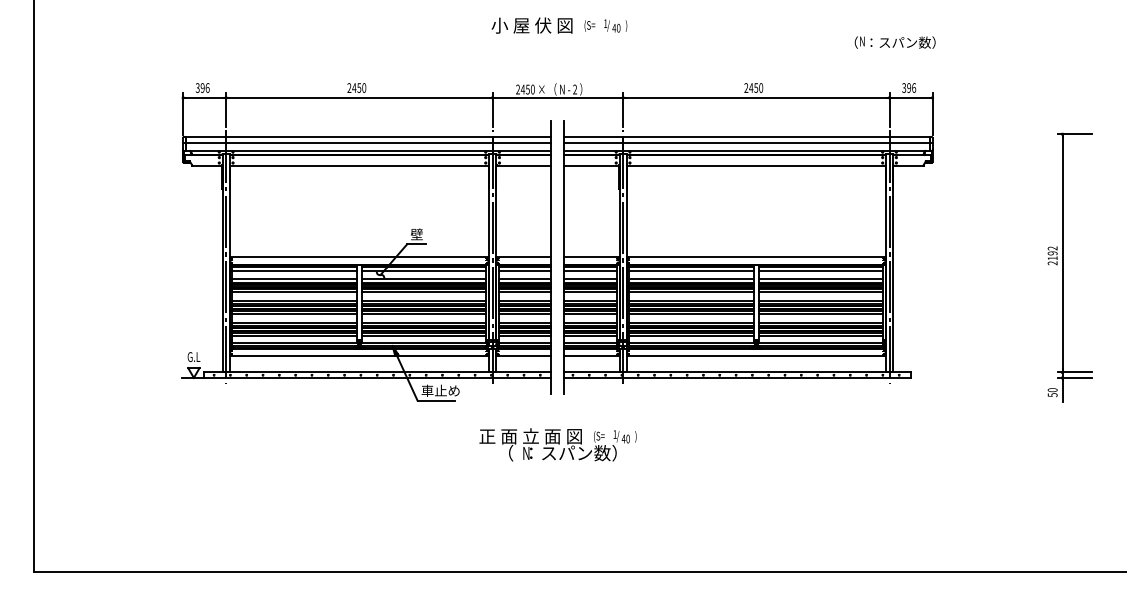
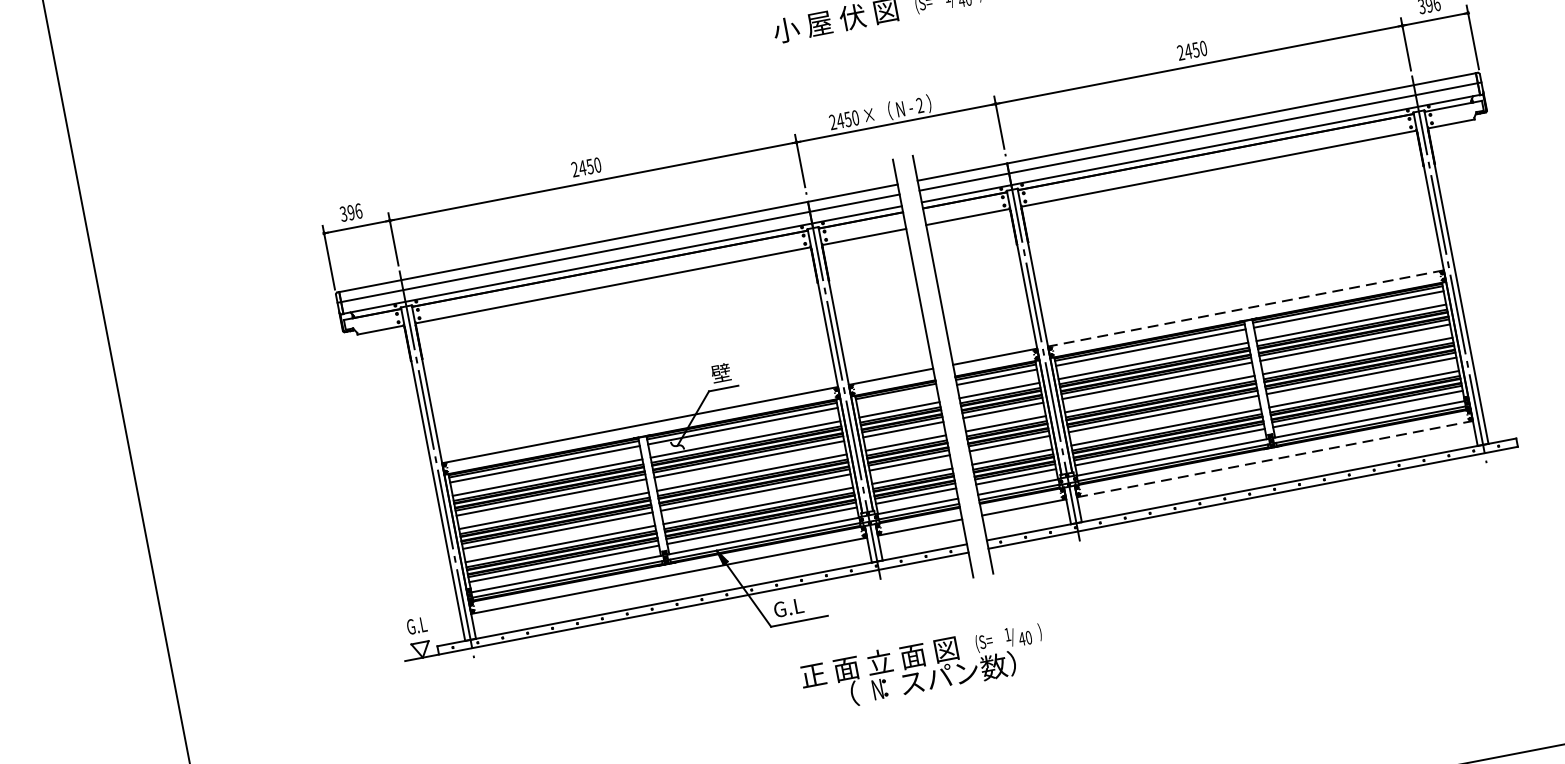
line: (756, 257) -> (1246, 308), solid -> dashed
line: (524, 270) -> (895, 396), removed
line: (756, 356) -> (1275, 459), solid -> dashed
text: (440, 390) -> (803, 604), 車止め -> G.L
text: (557, 444) -> (922, 666), moved

